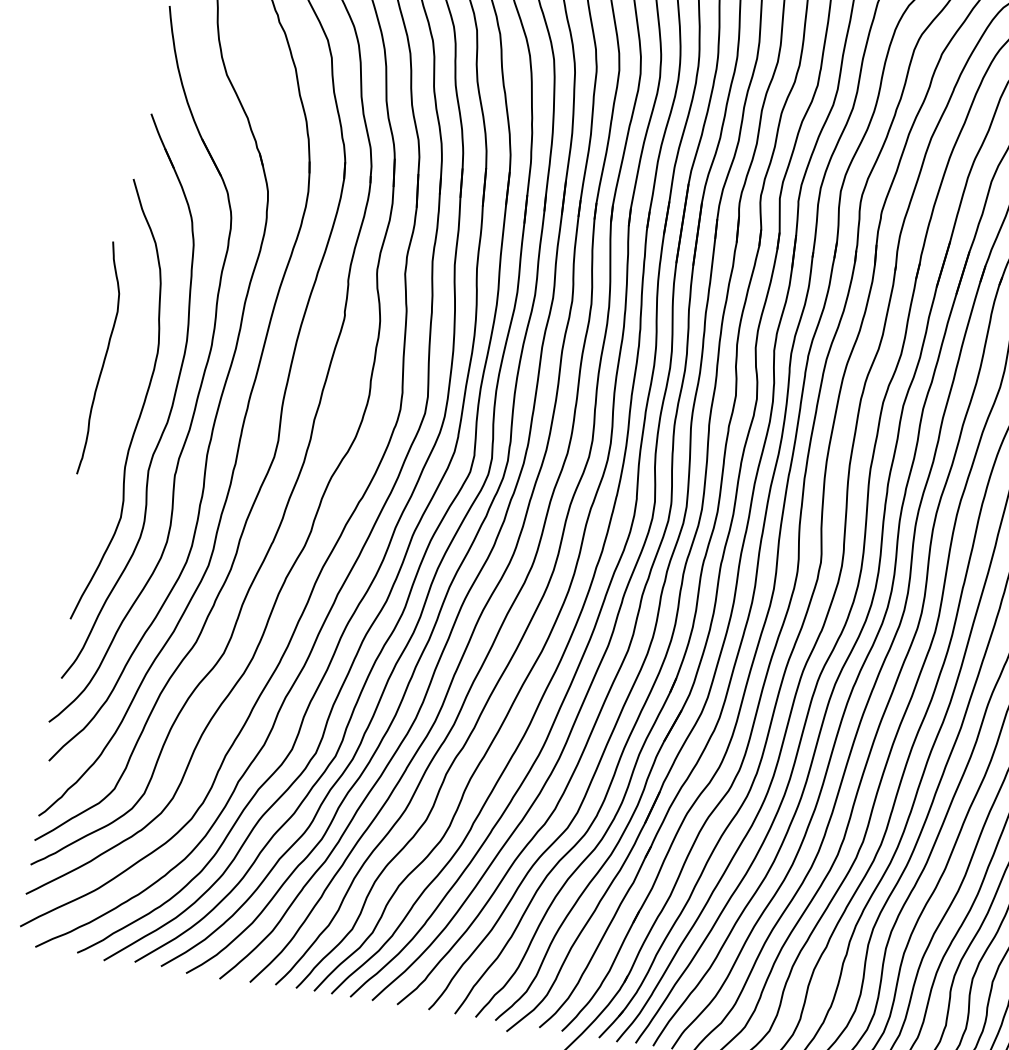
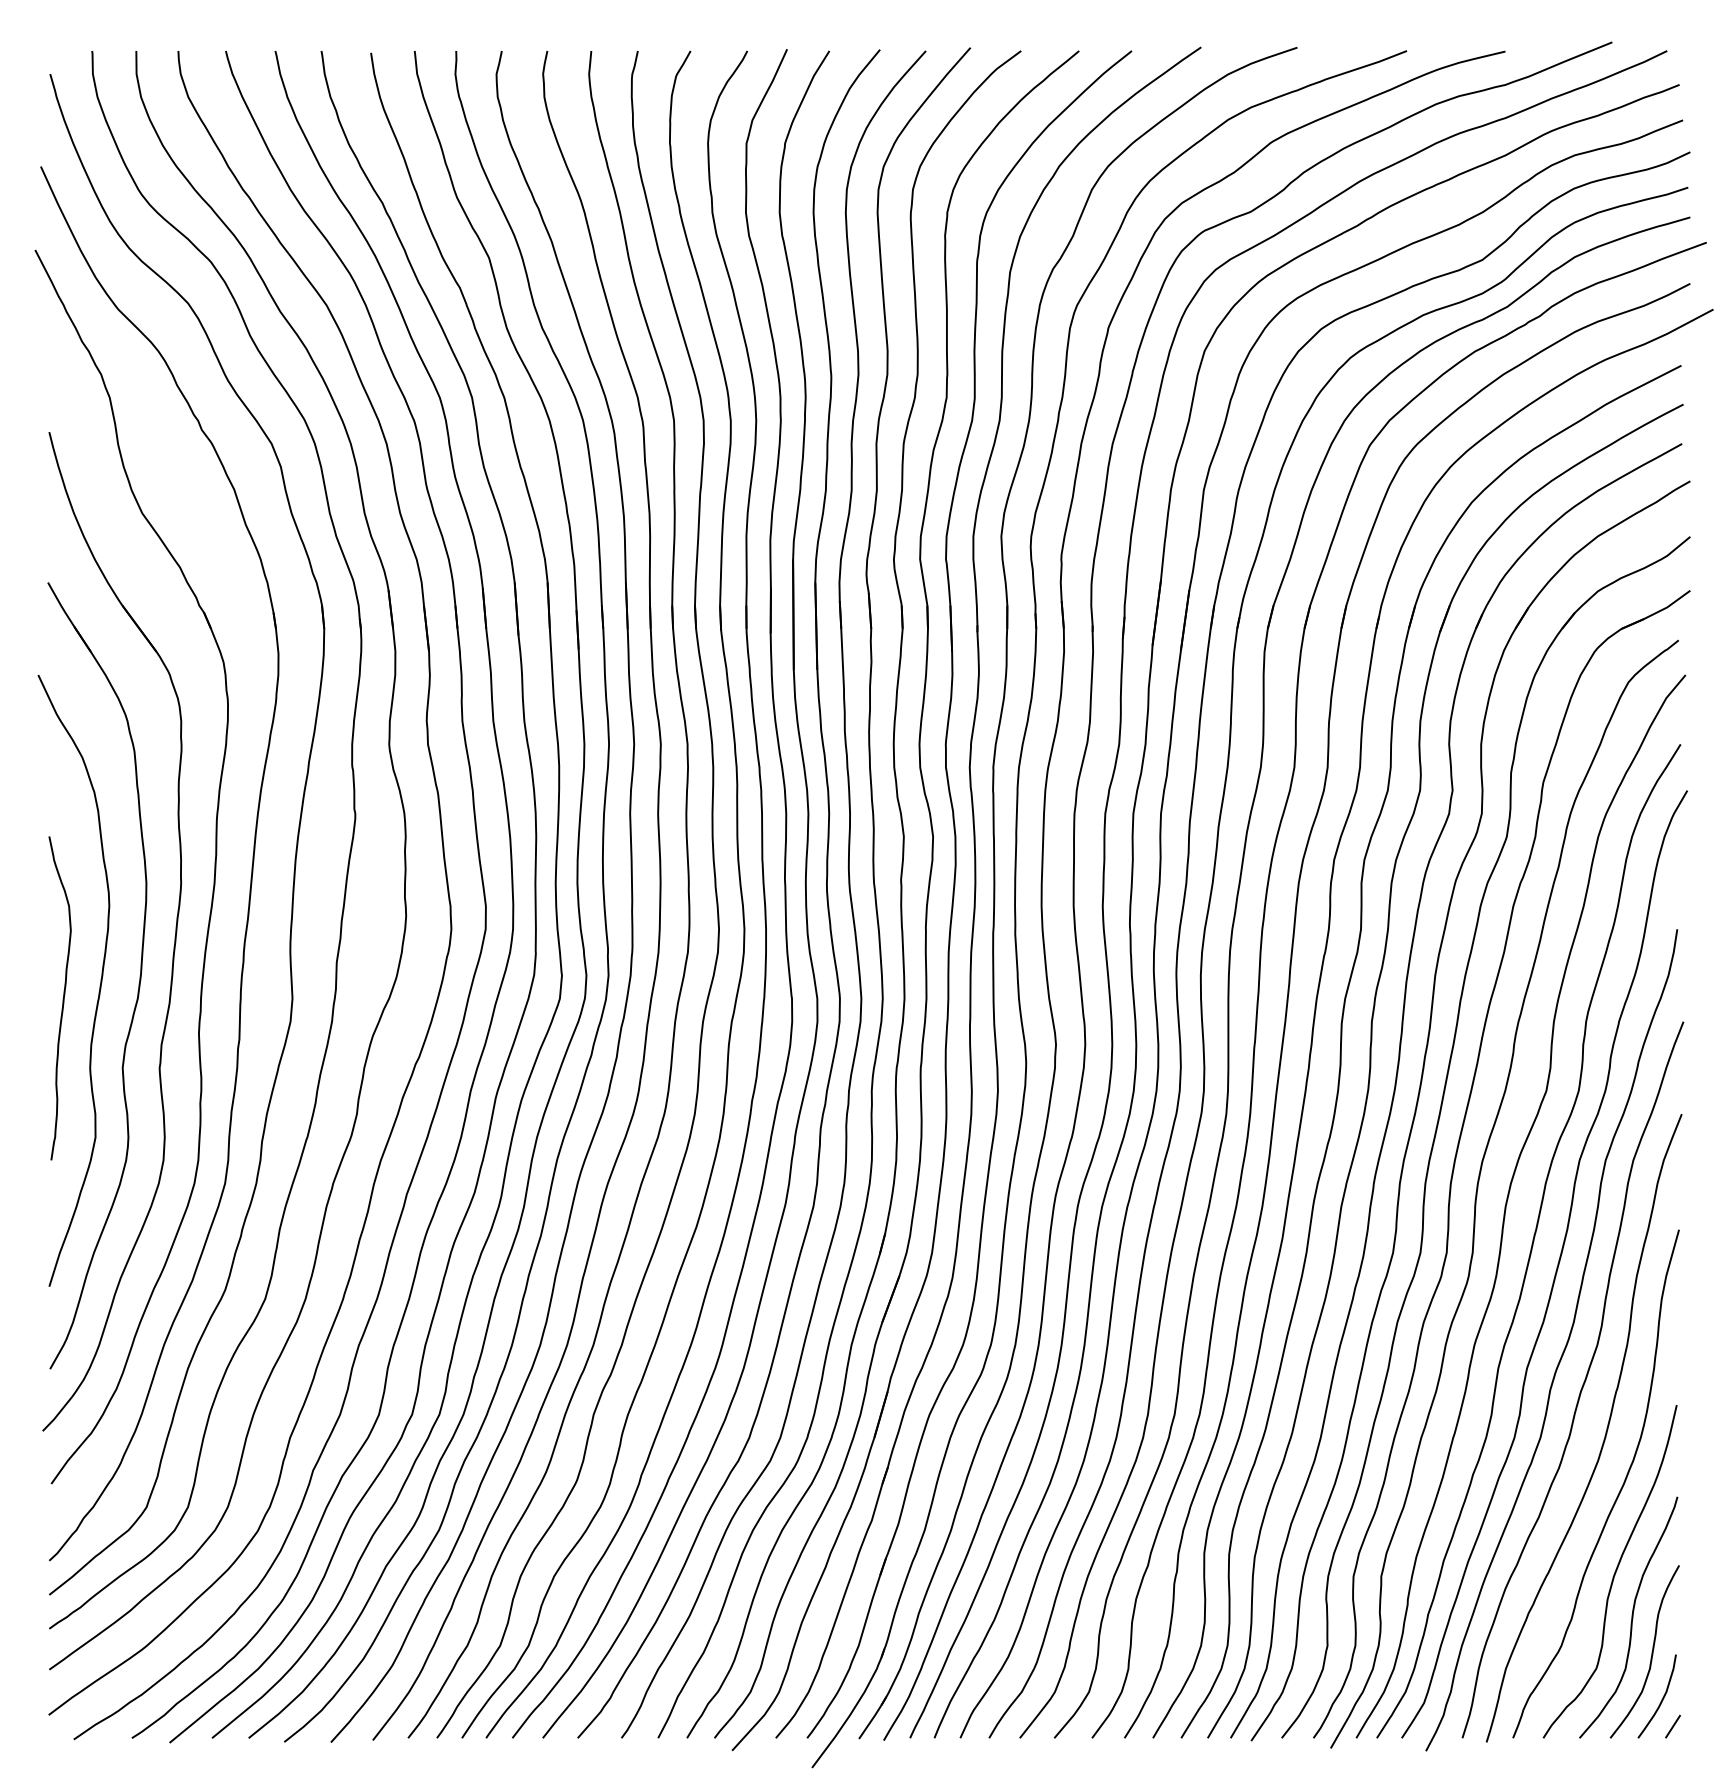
curve: (103, 359) -> (62, 998), moved

